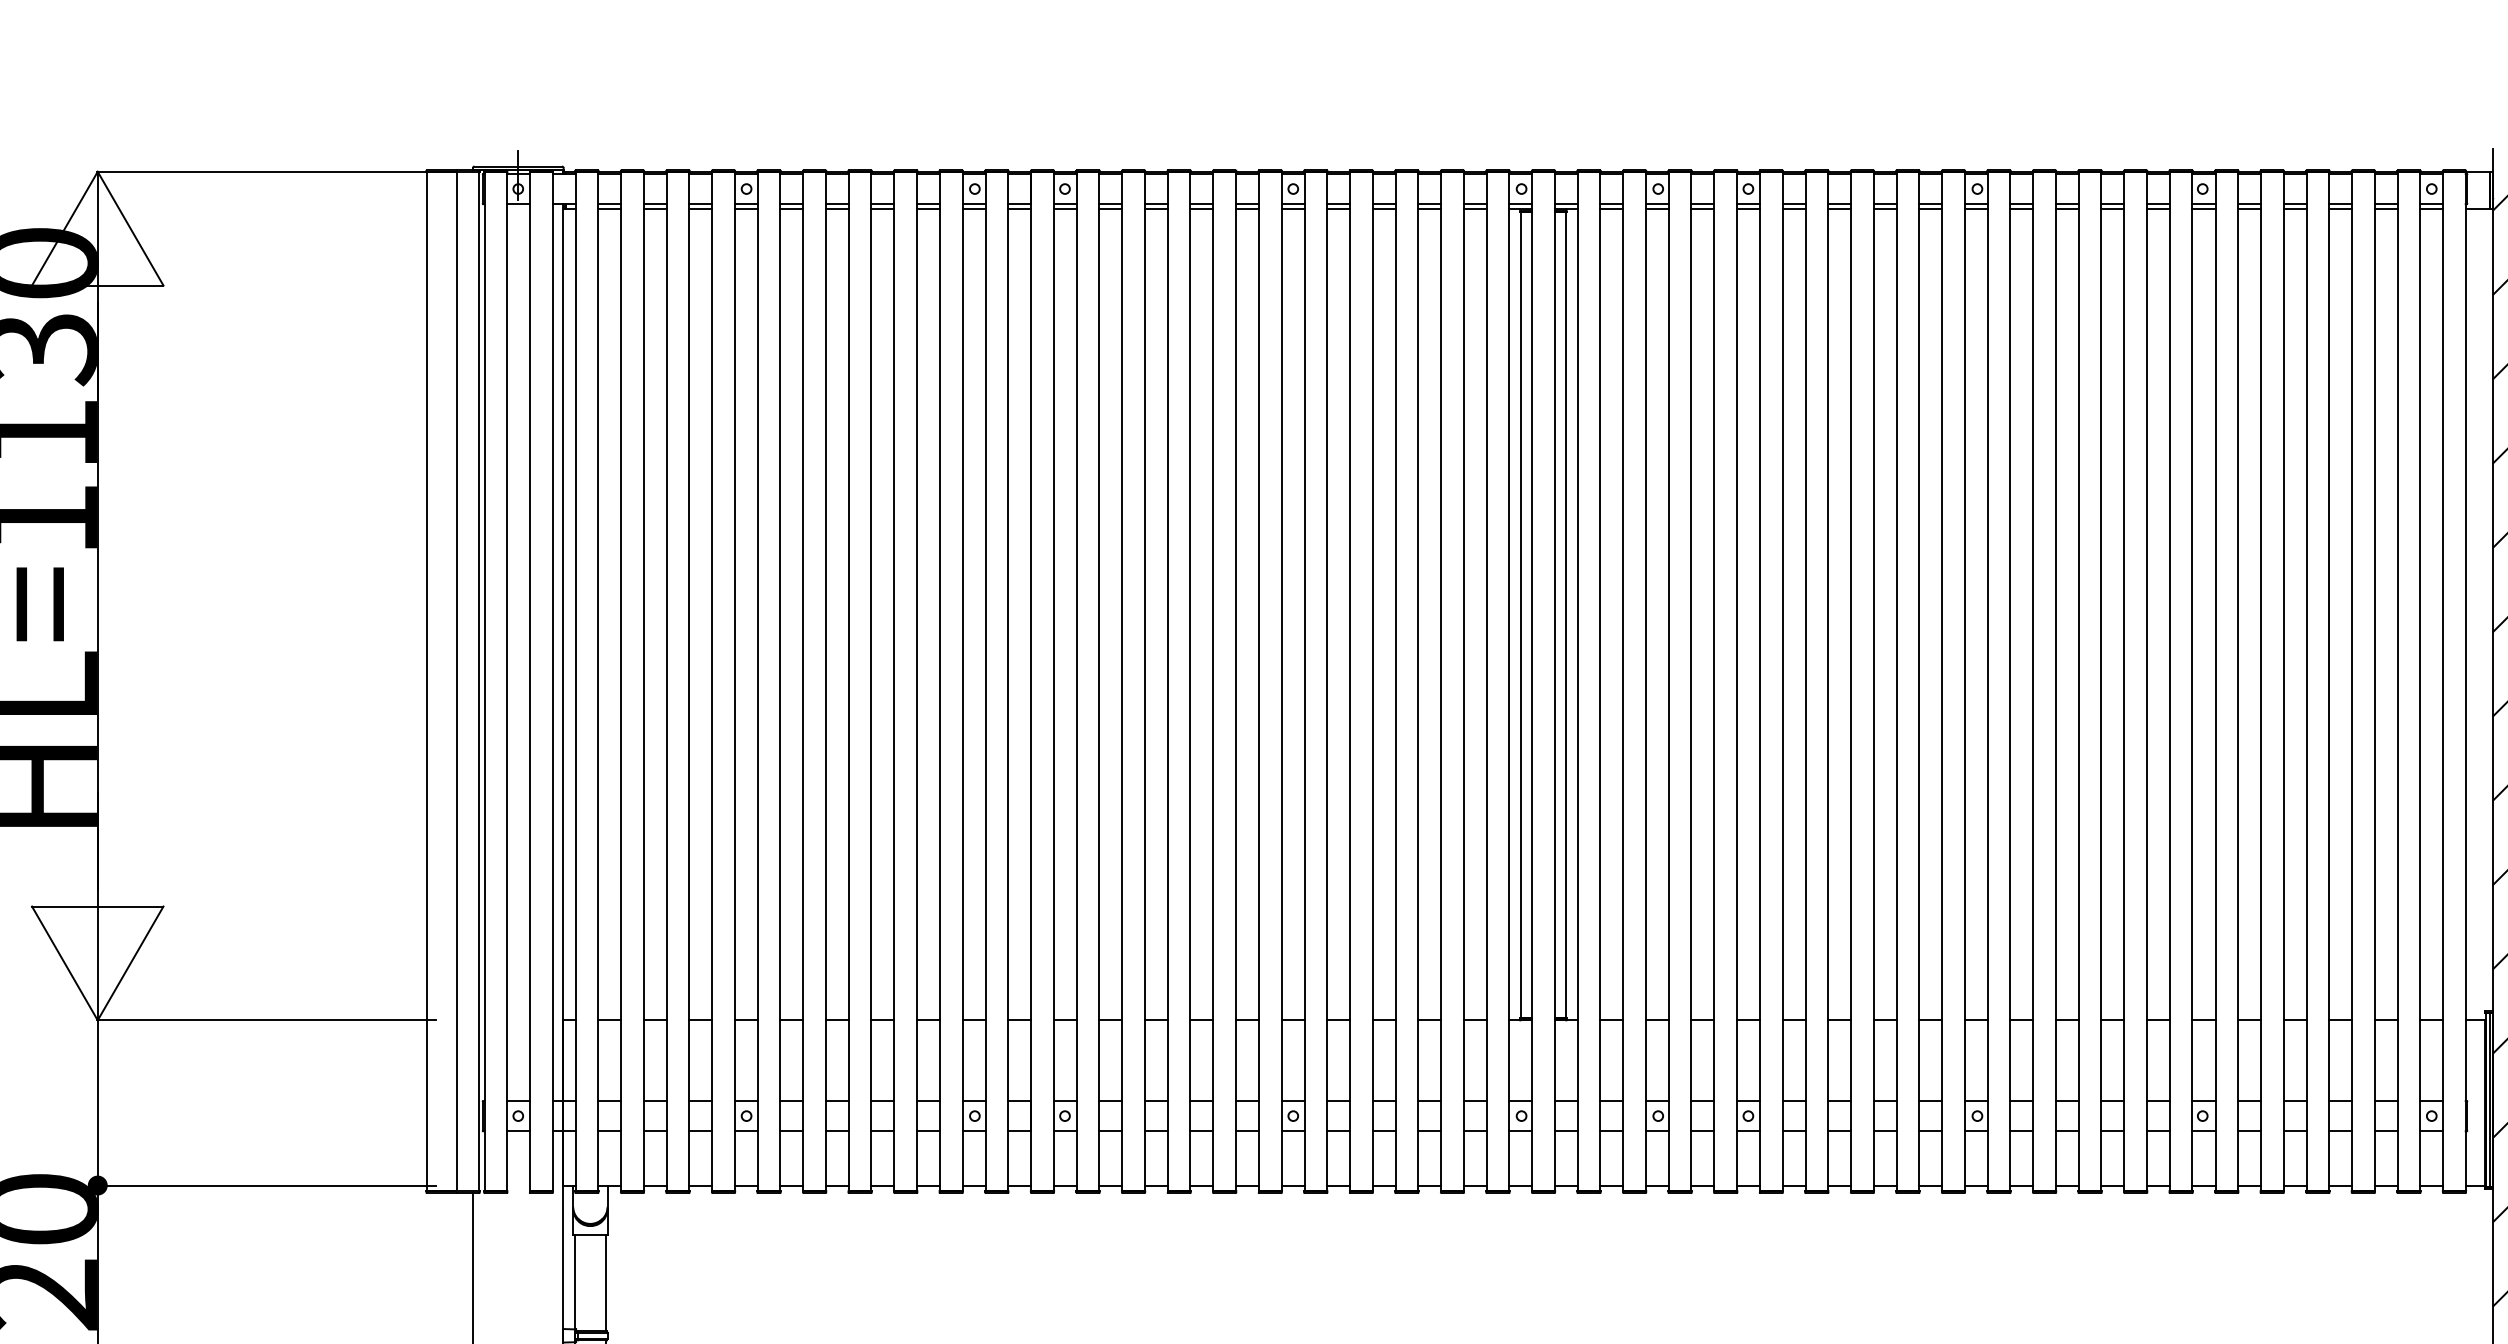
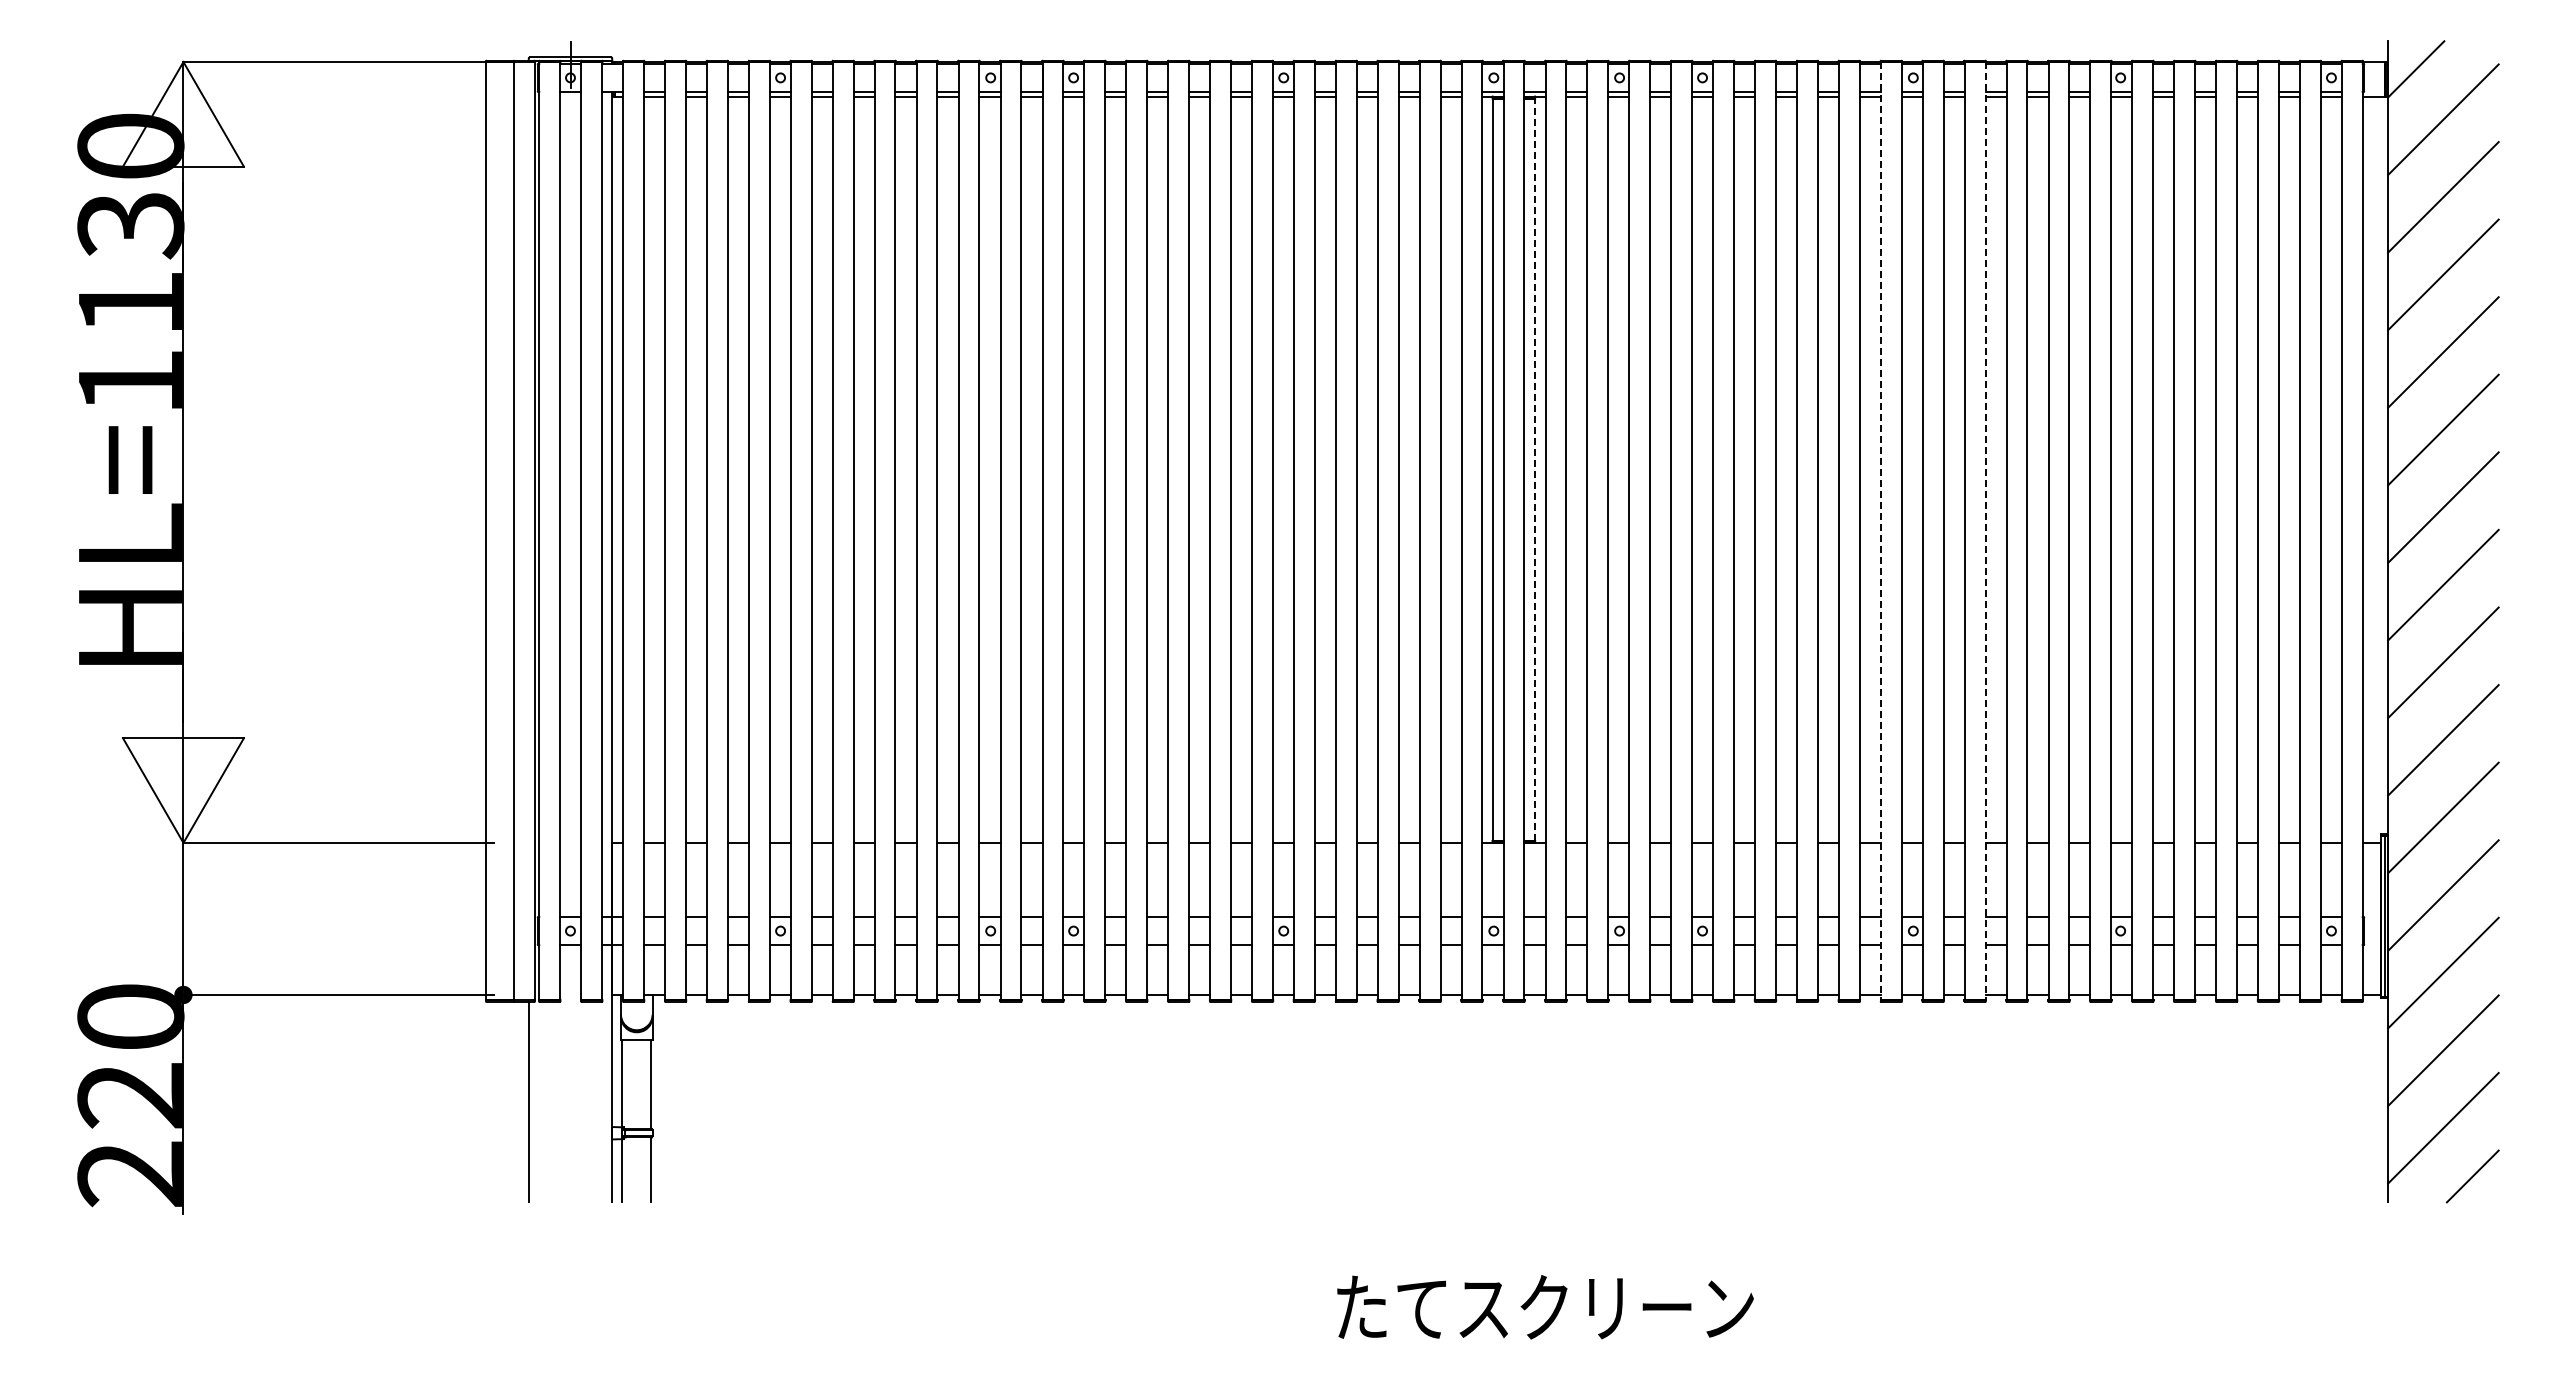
line: (1565, 614) -> (1534, 469), solid -> dashed
line: (1941, 681) -> (1880, 531), solid -> dashed
line: (2055, 681) -> (1985, 531), solid -> dashed

